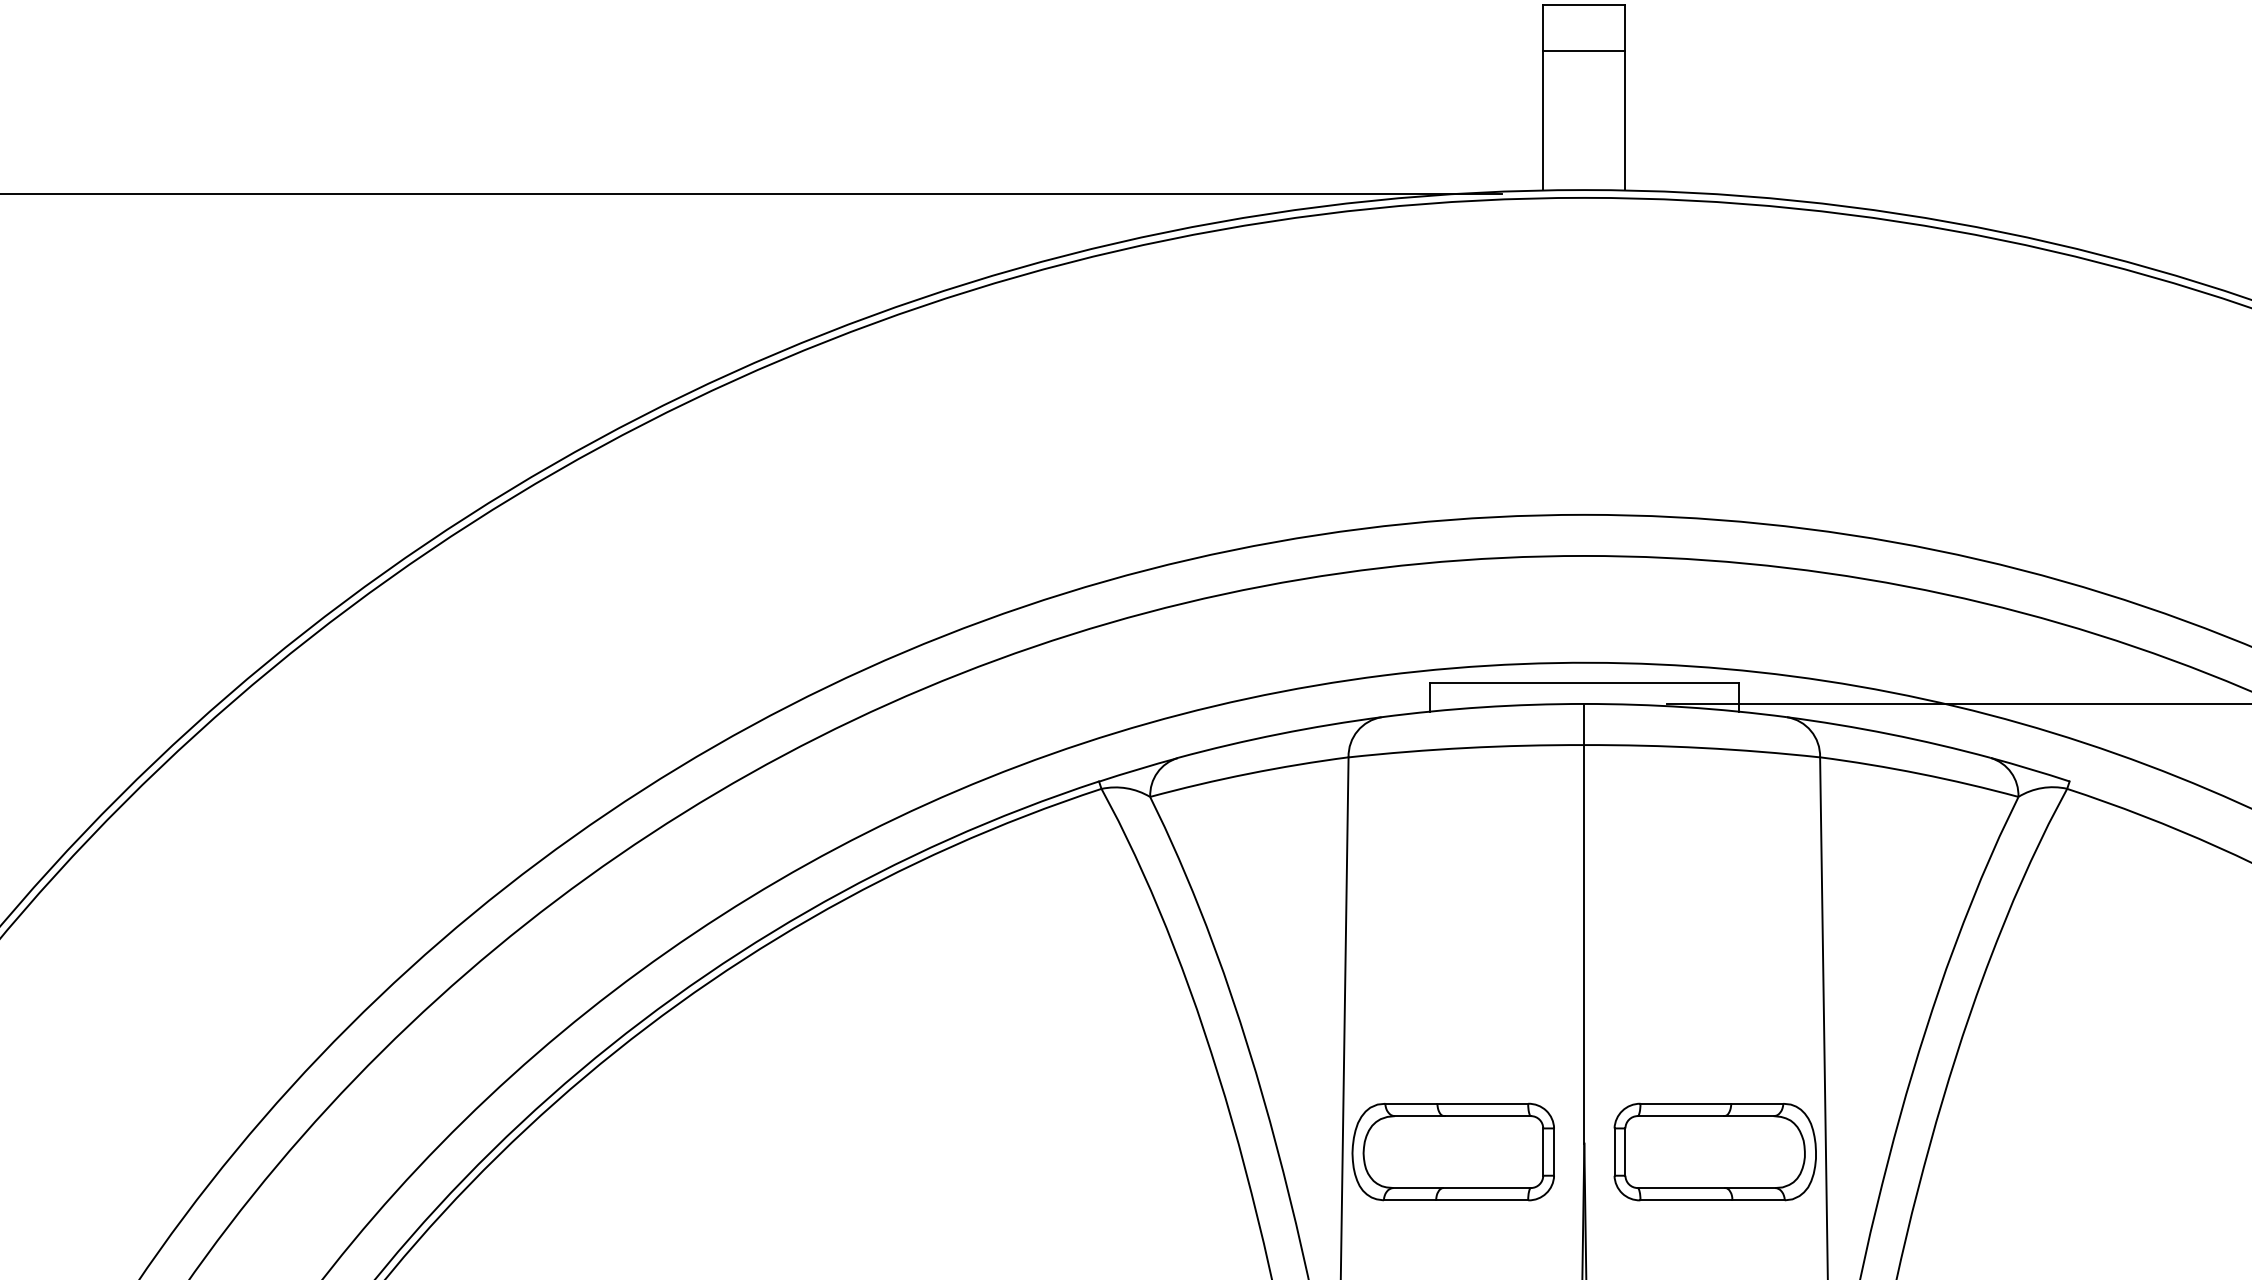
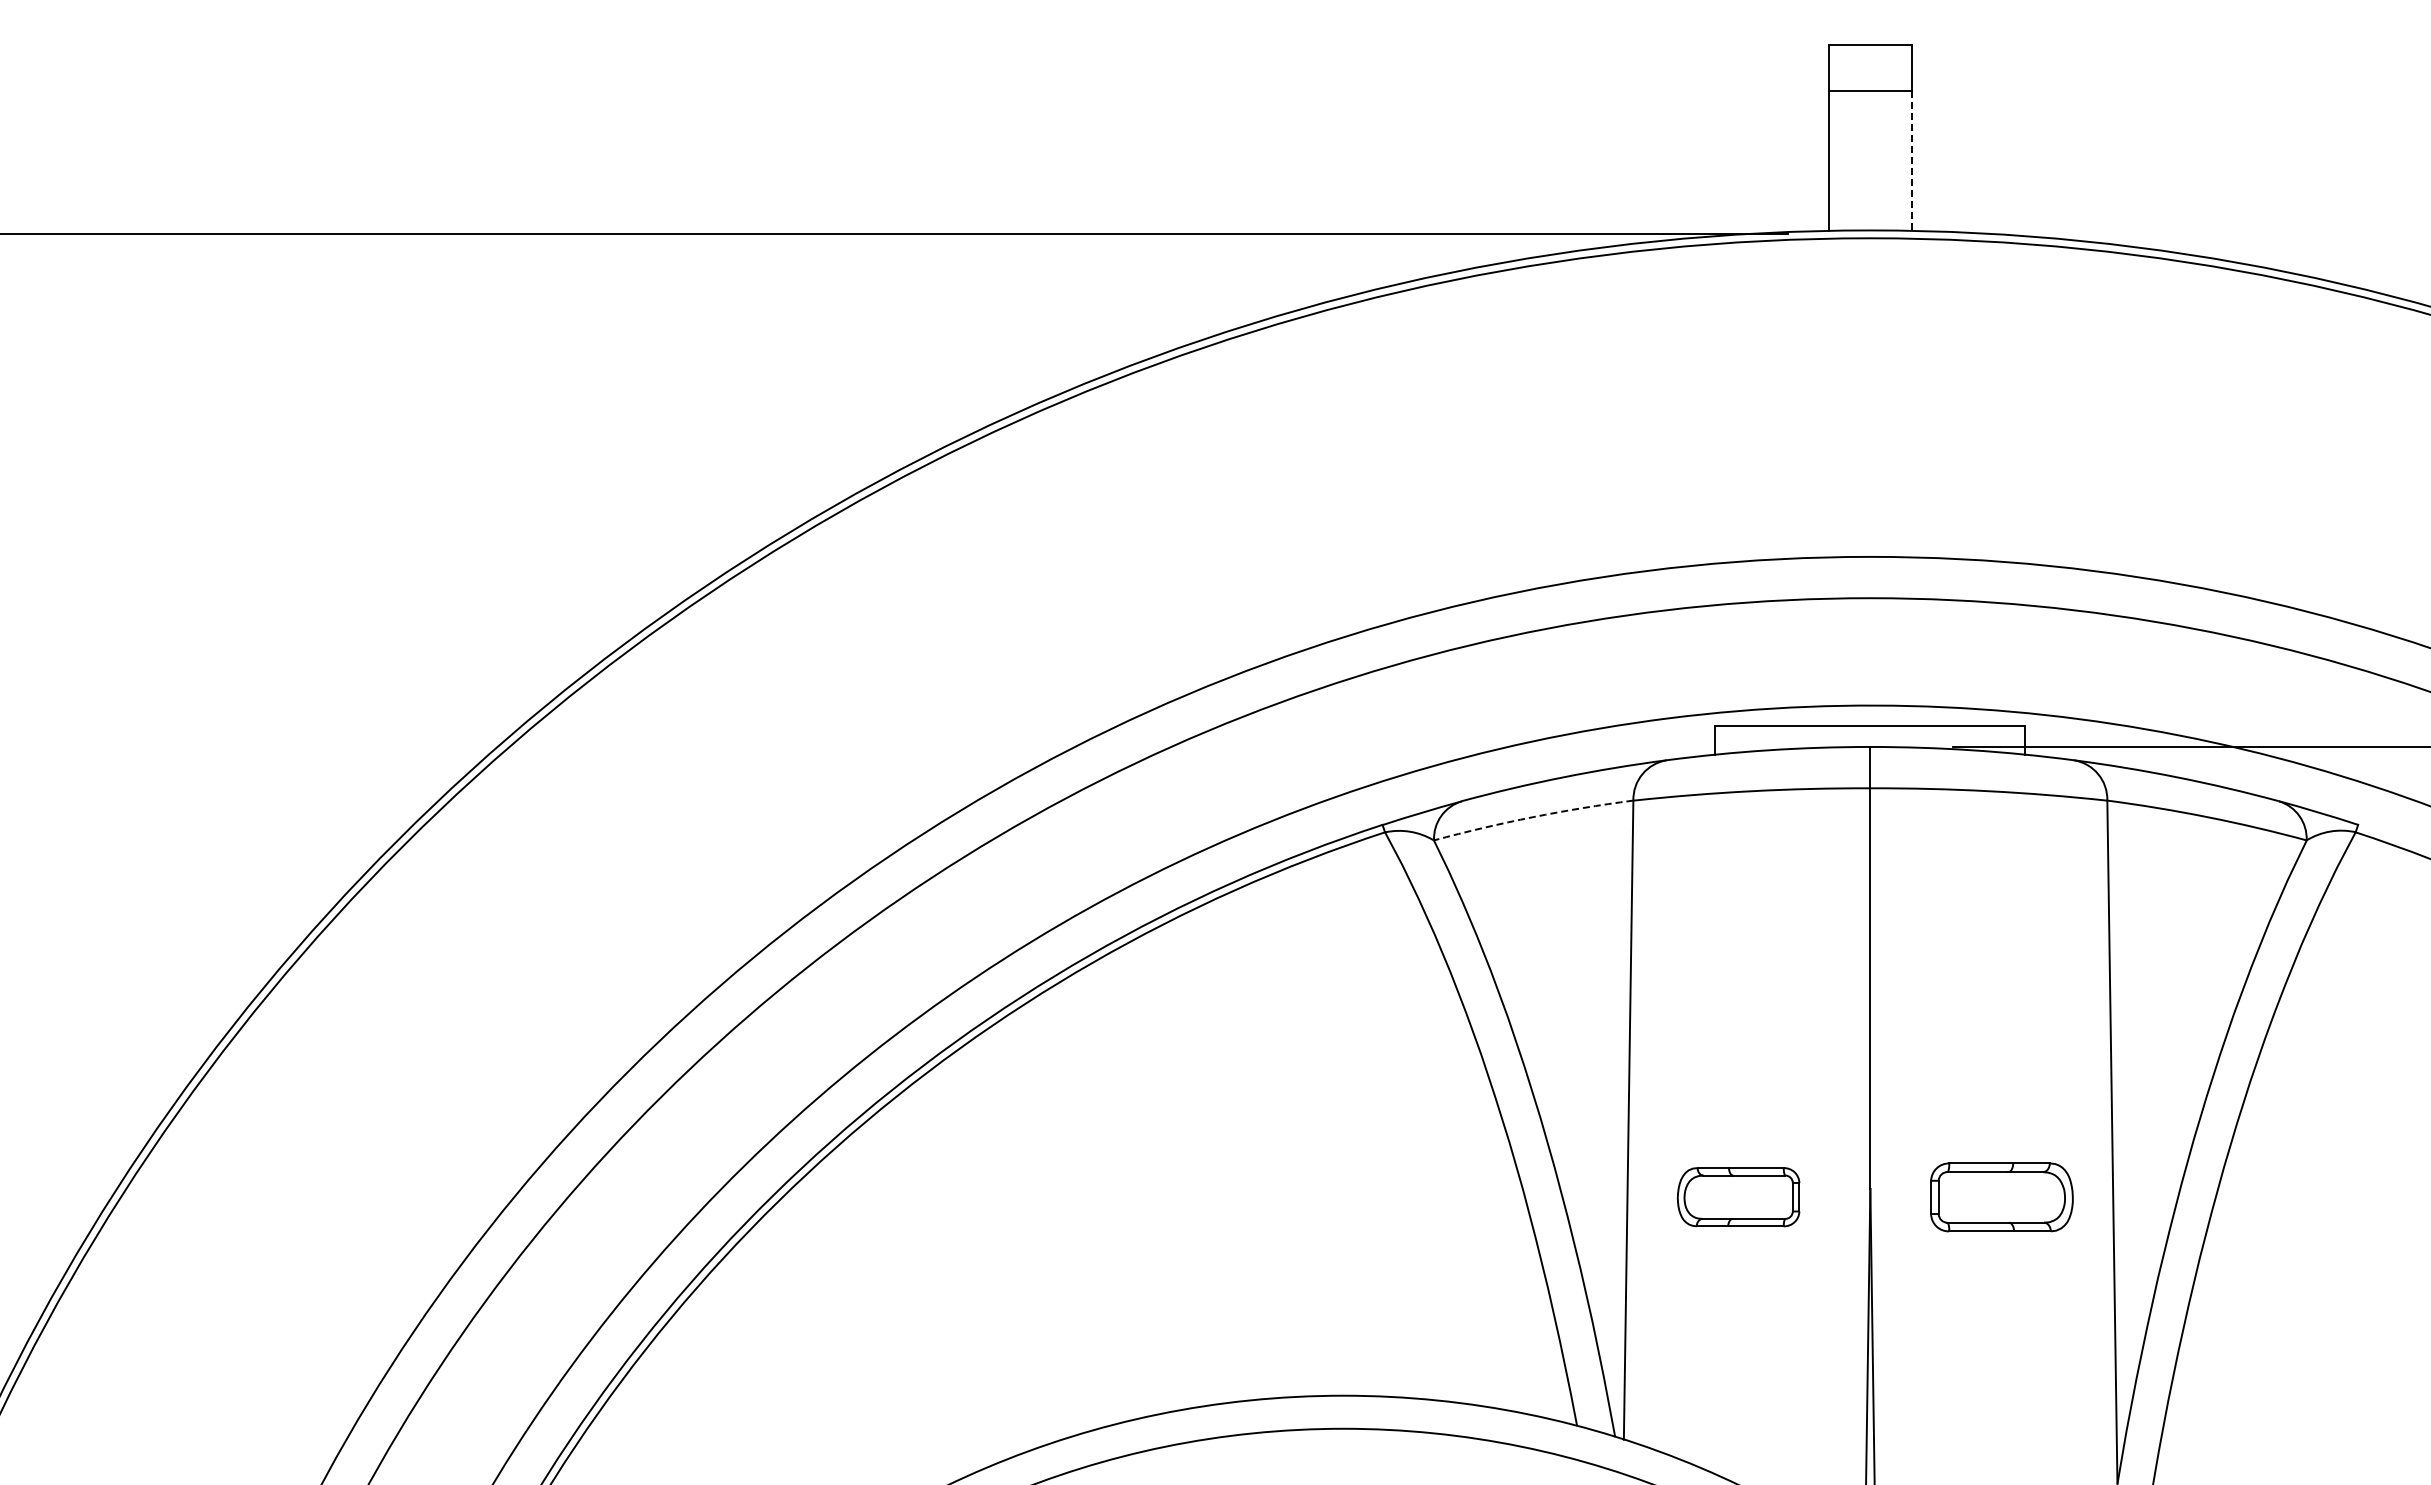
line: (1625, 120) -> (1911, 160), solid -> dashed
arc: (1249, 774) -> (1533, 817), solid -> dashed
part: (1453, 1151) -> (1738, 1196), size x0.6
part: (1714, 1152) -> (2001, 1197), size x0.7

